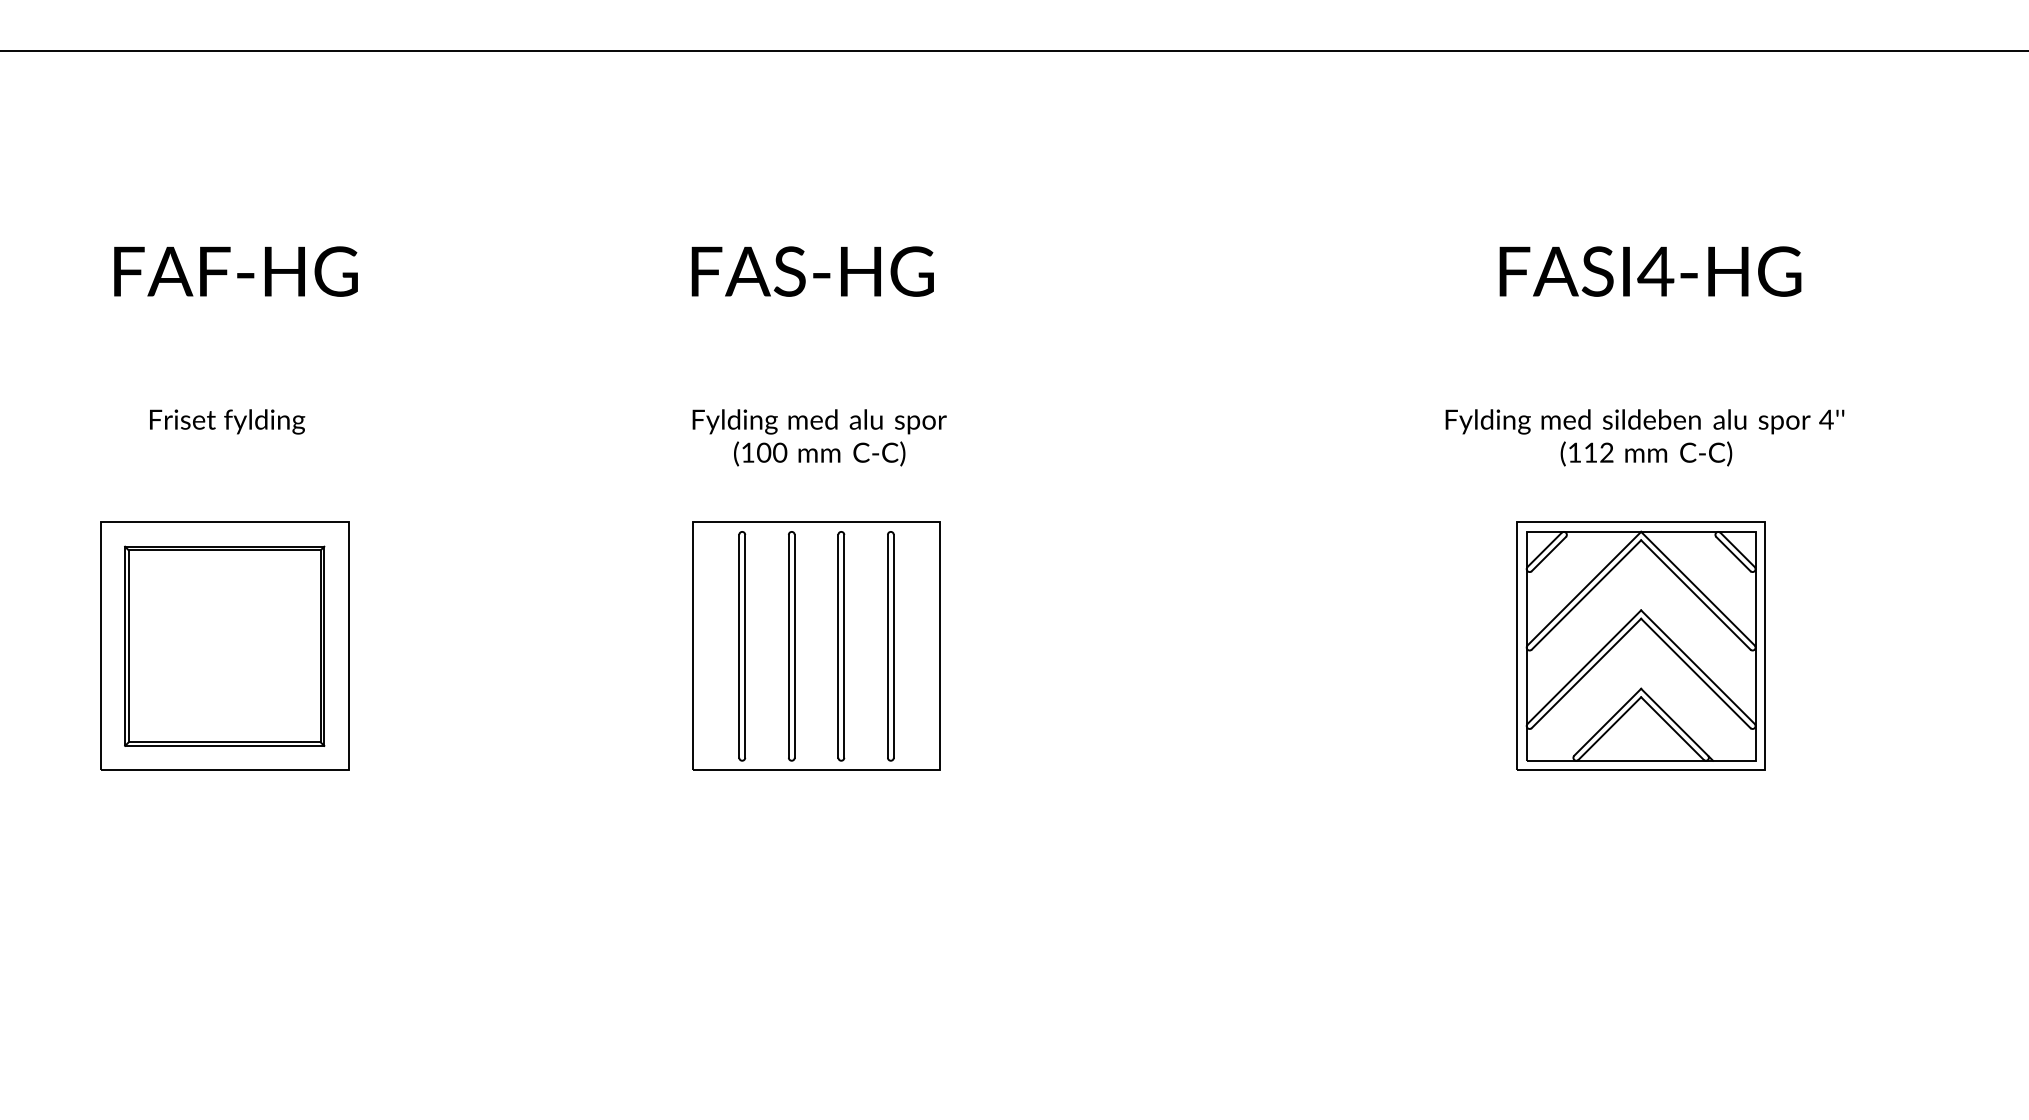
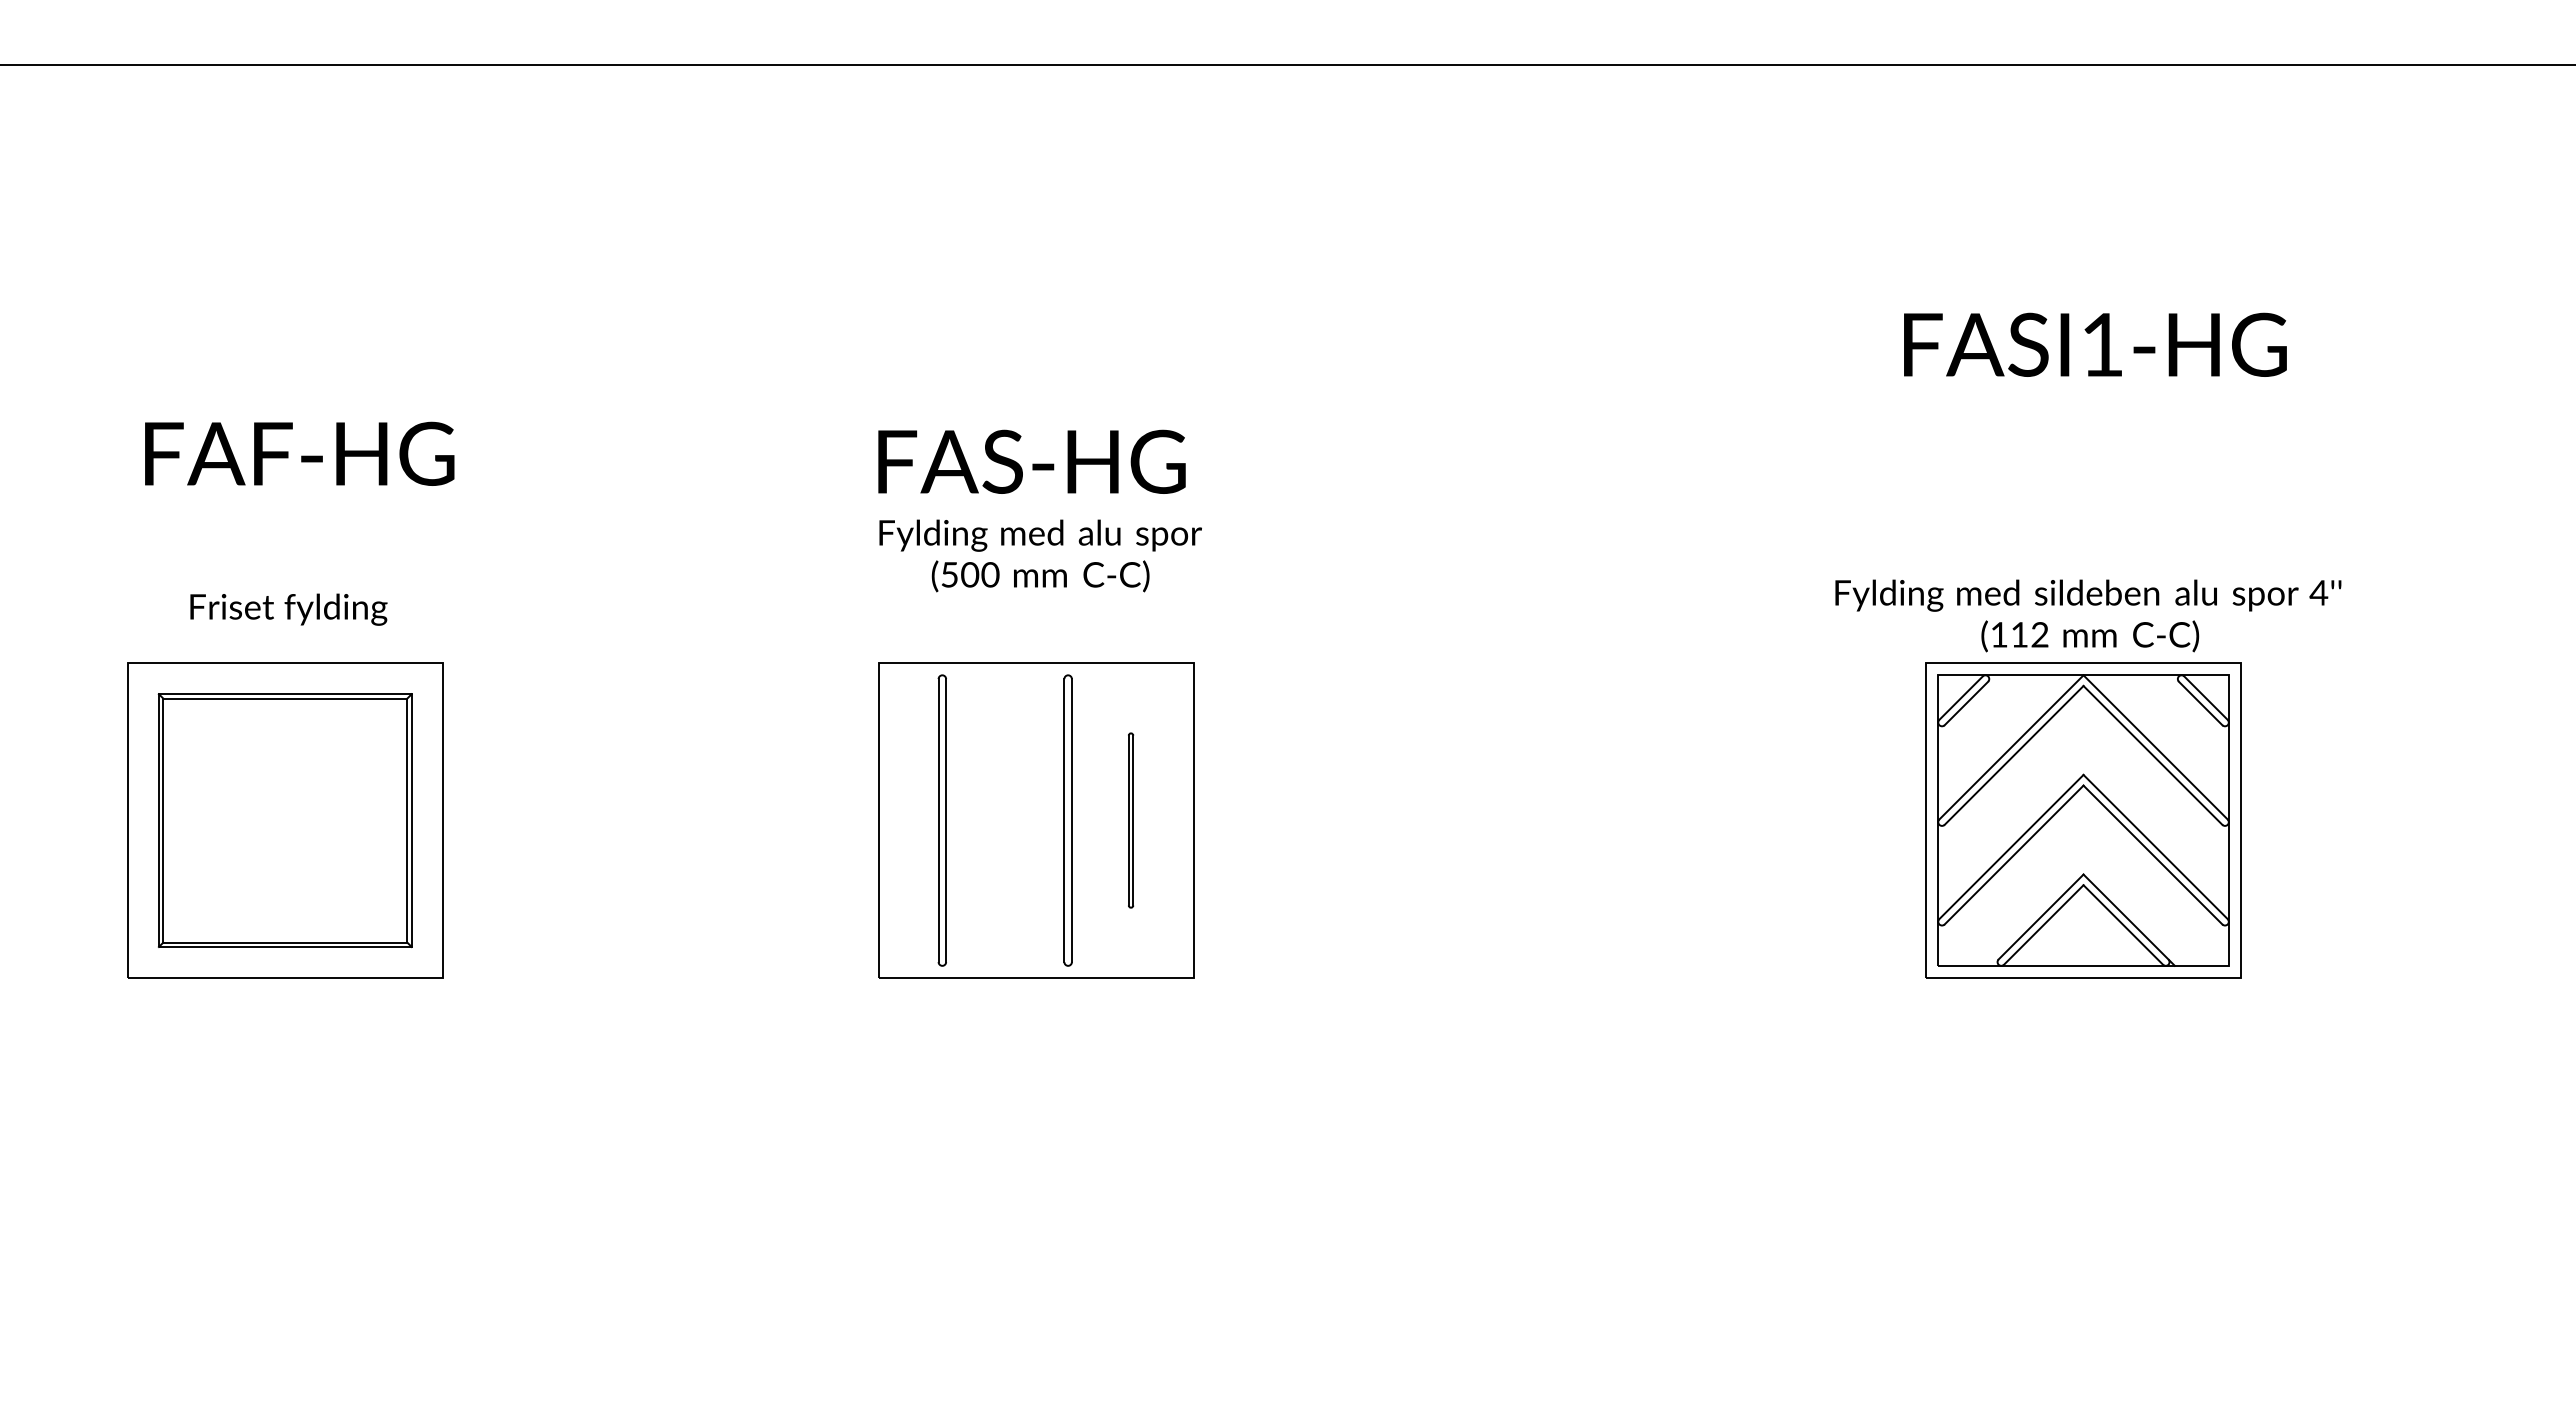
text: (235, 271) -> (299, 453), moved
text: (812, 271) -> (1031, 461), moved
text: (1655, 271) -> (2101, 344), FASI4-HG -> FASI1-HG
text: (227, 421) -> (288, 609), moved
text: (1645, 437) -> (2088, 615), moved
text: (747, 452) -> (949, 574), (100 -> (500
part: (791, 646) -> (1004, 820), removed
part: (890, 646) -> (1130, 820), size x0.6

